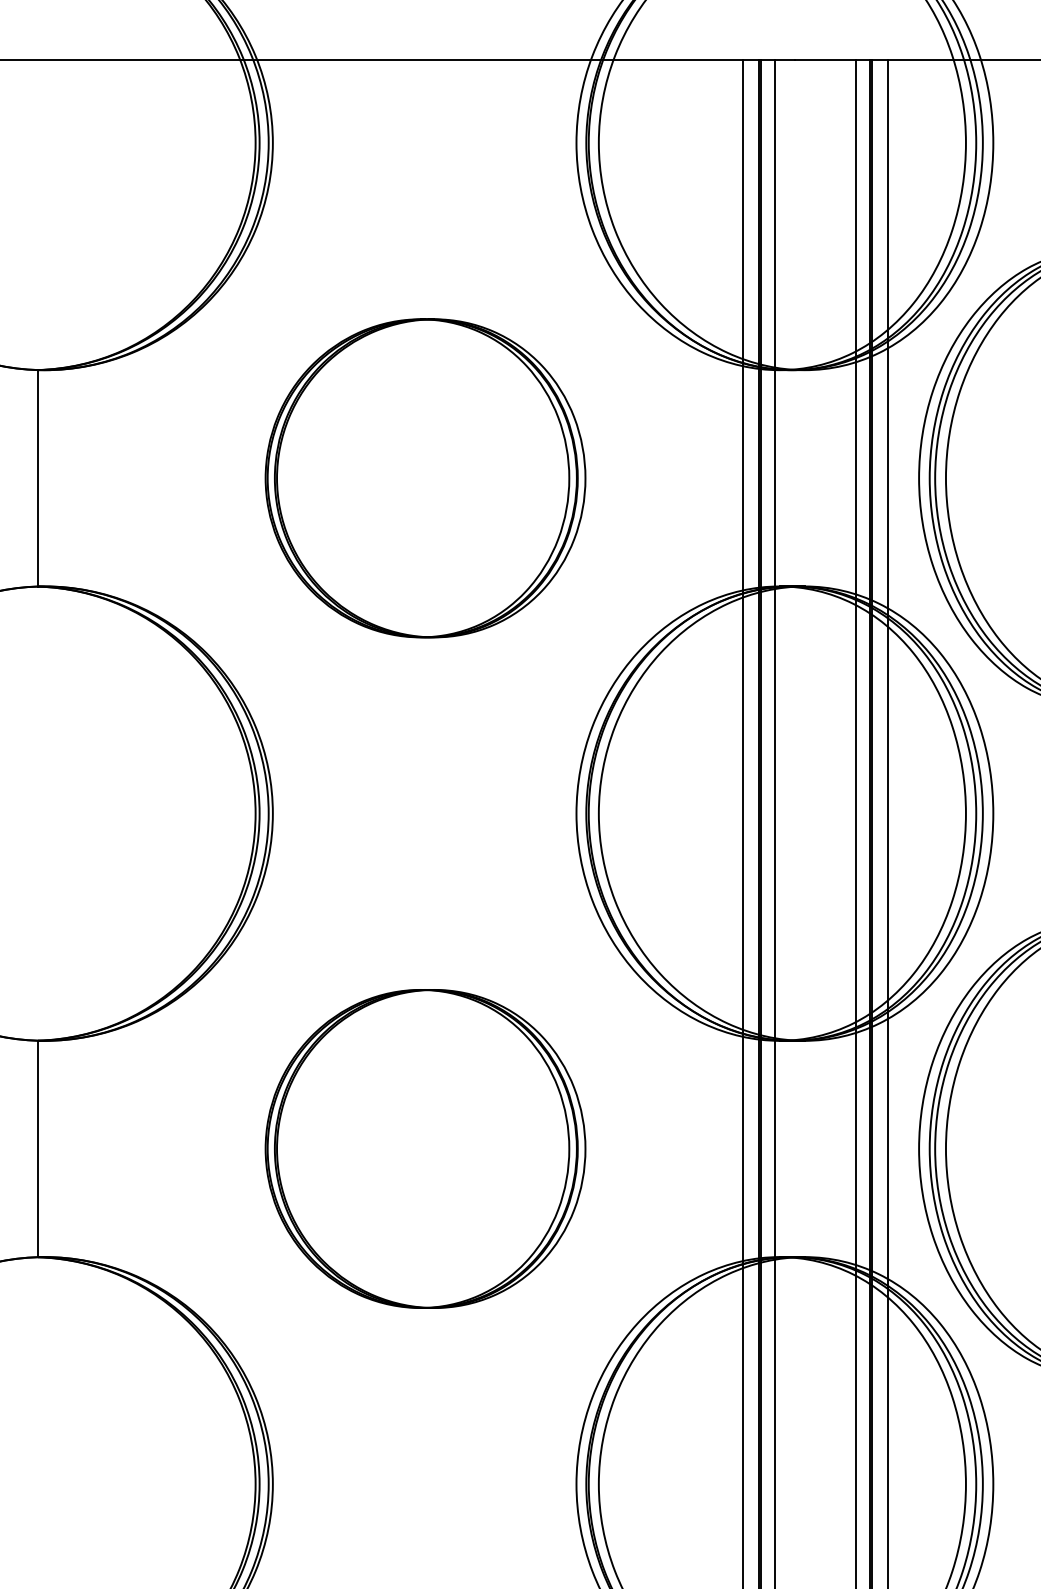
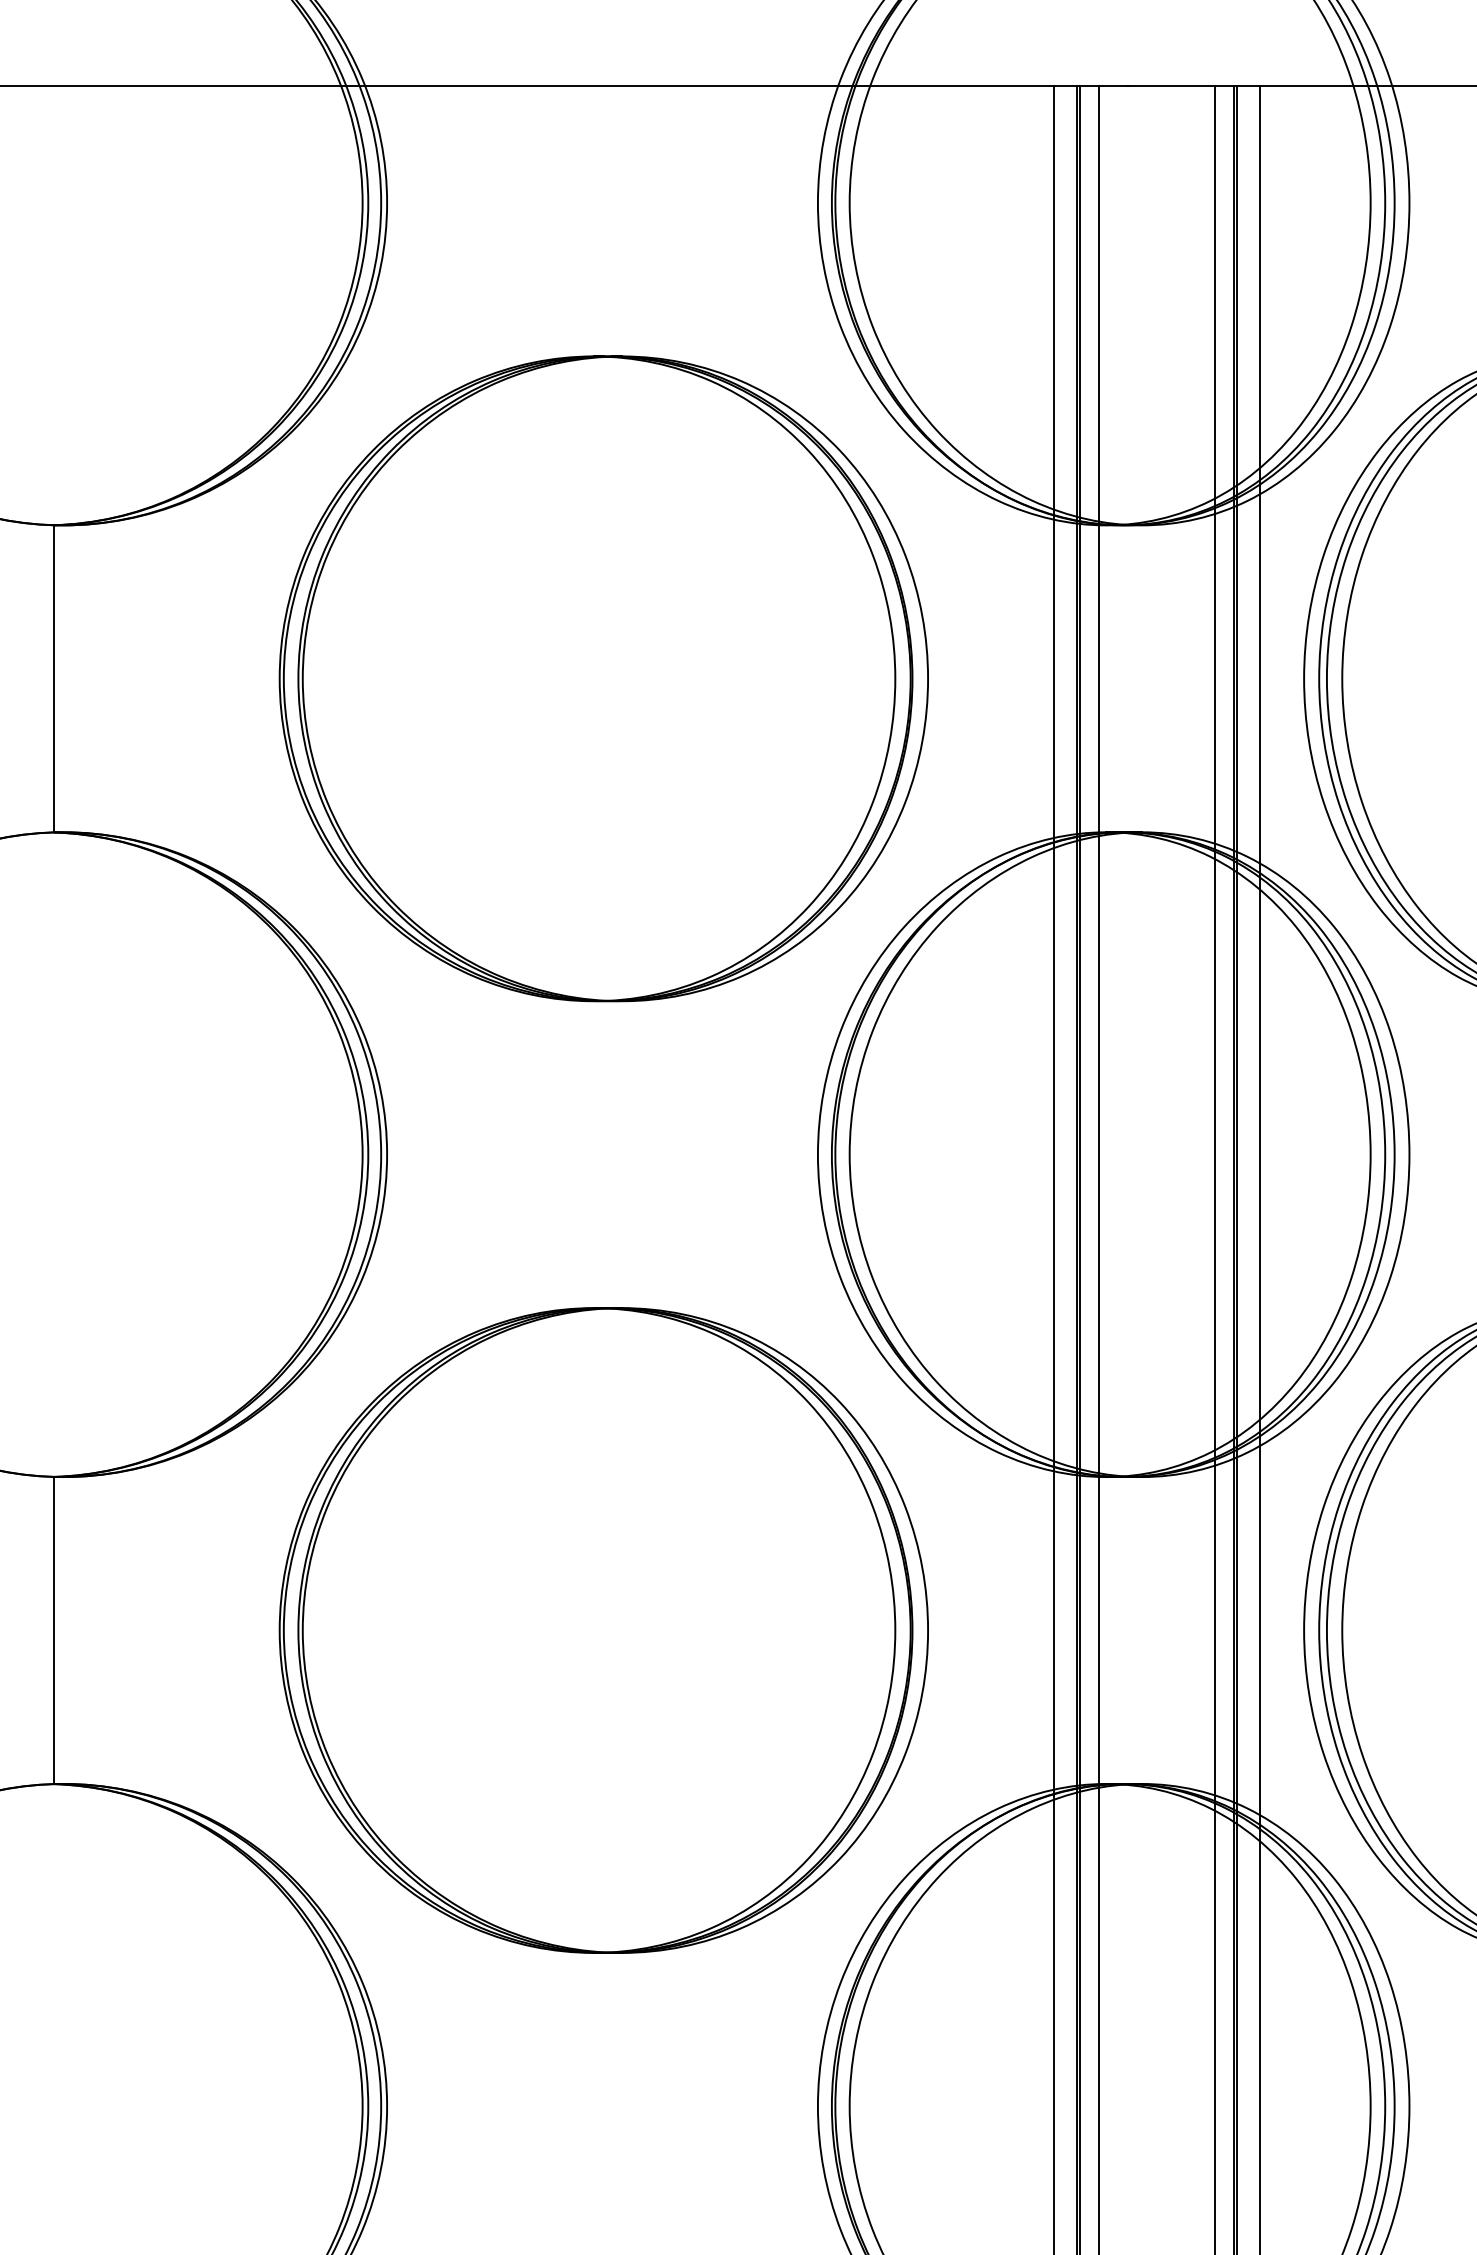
part: (425, 478) -> (603, 678), size x1.43
part: (425, 1148) -> (603, 1630), size x1.43

